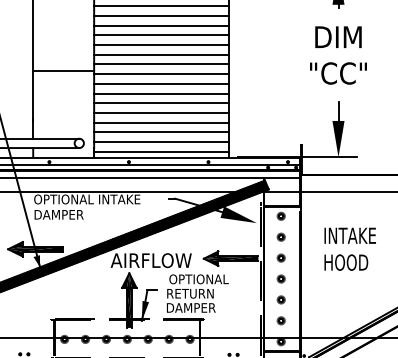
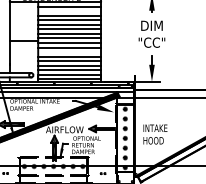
line: (161, 6) -> (69, 11), removed
line: (161, 94) -> (69, 52), removed
text: (350, 249) -> (155, 134), moved

